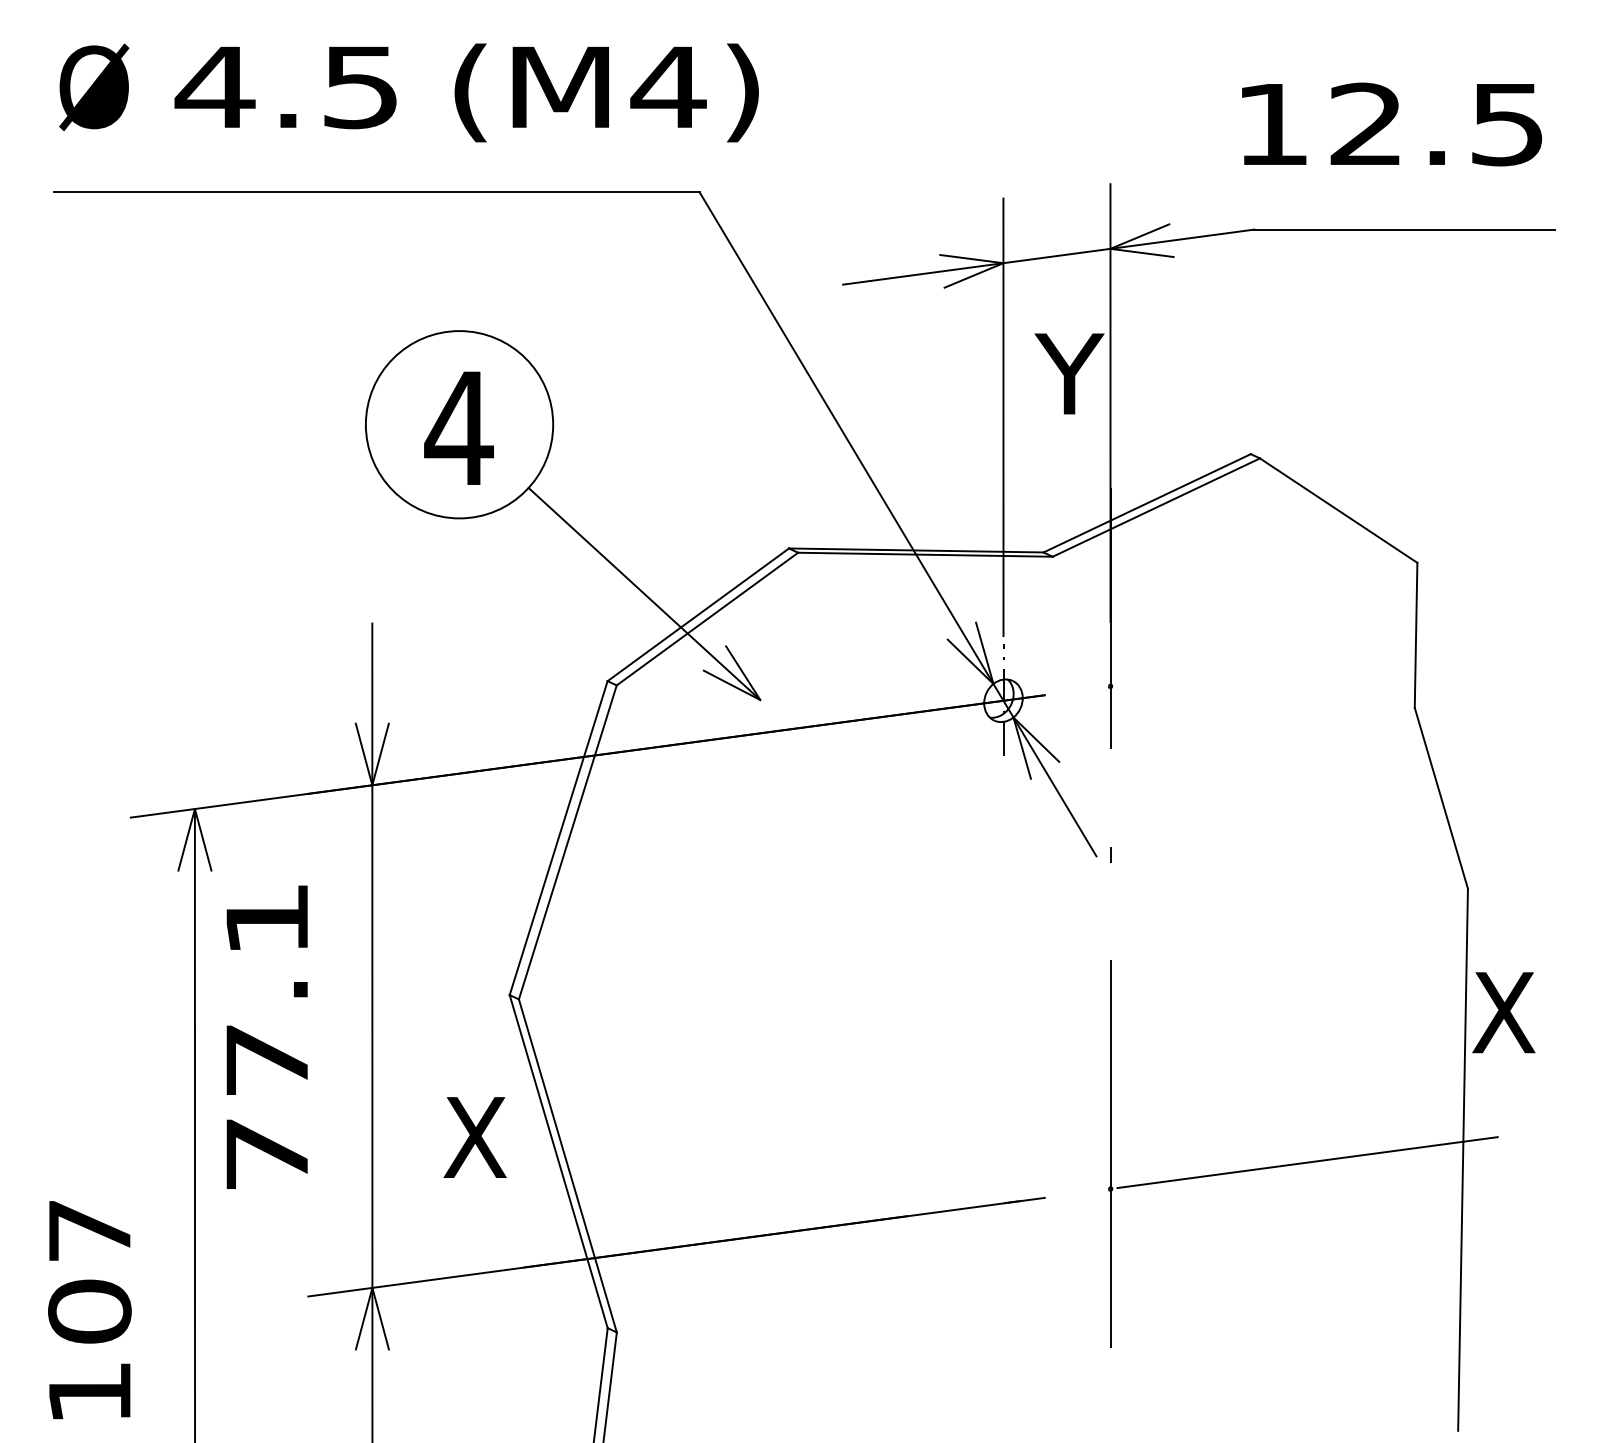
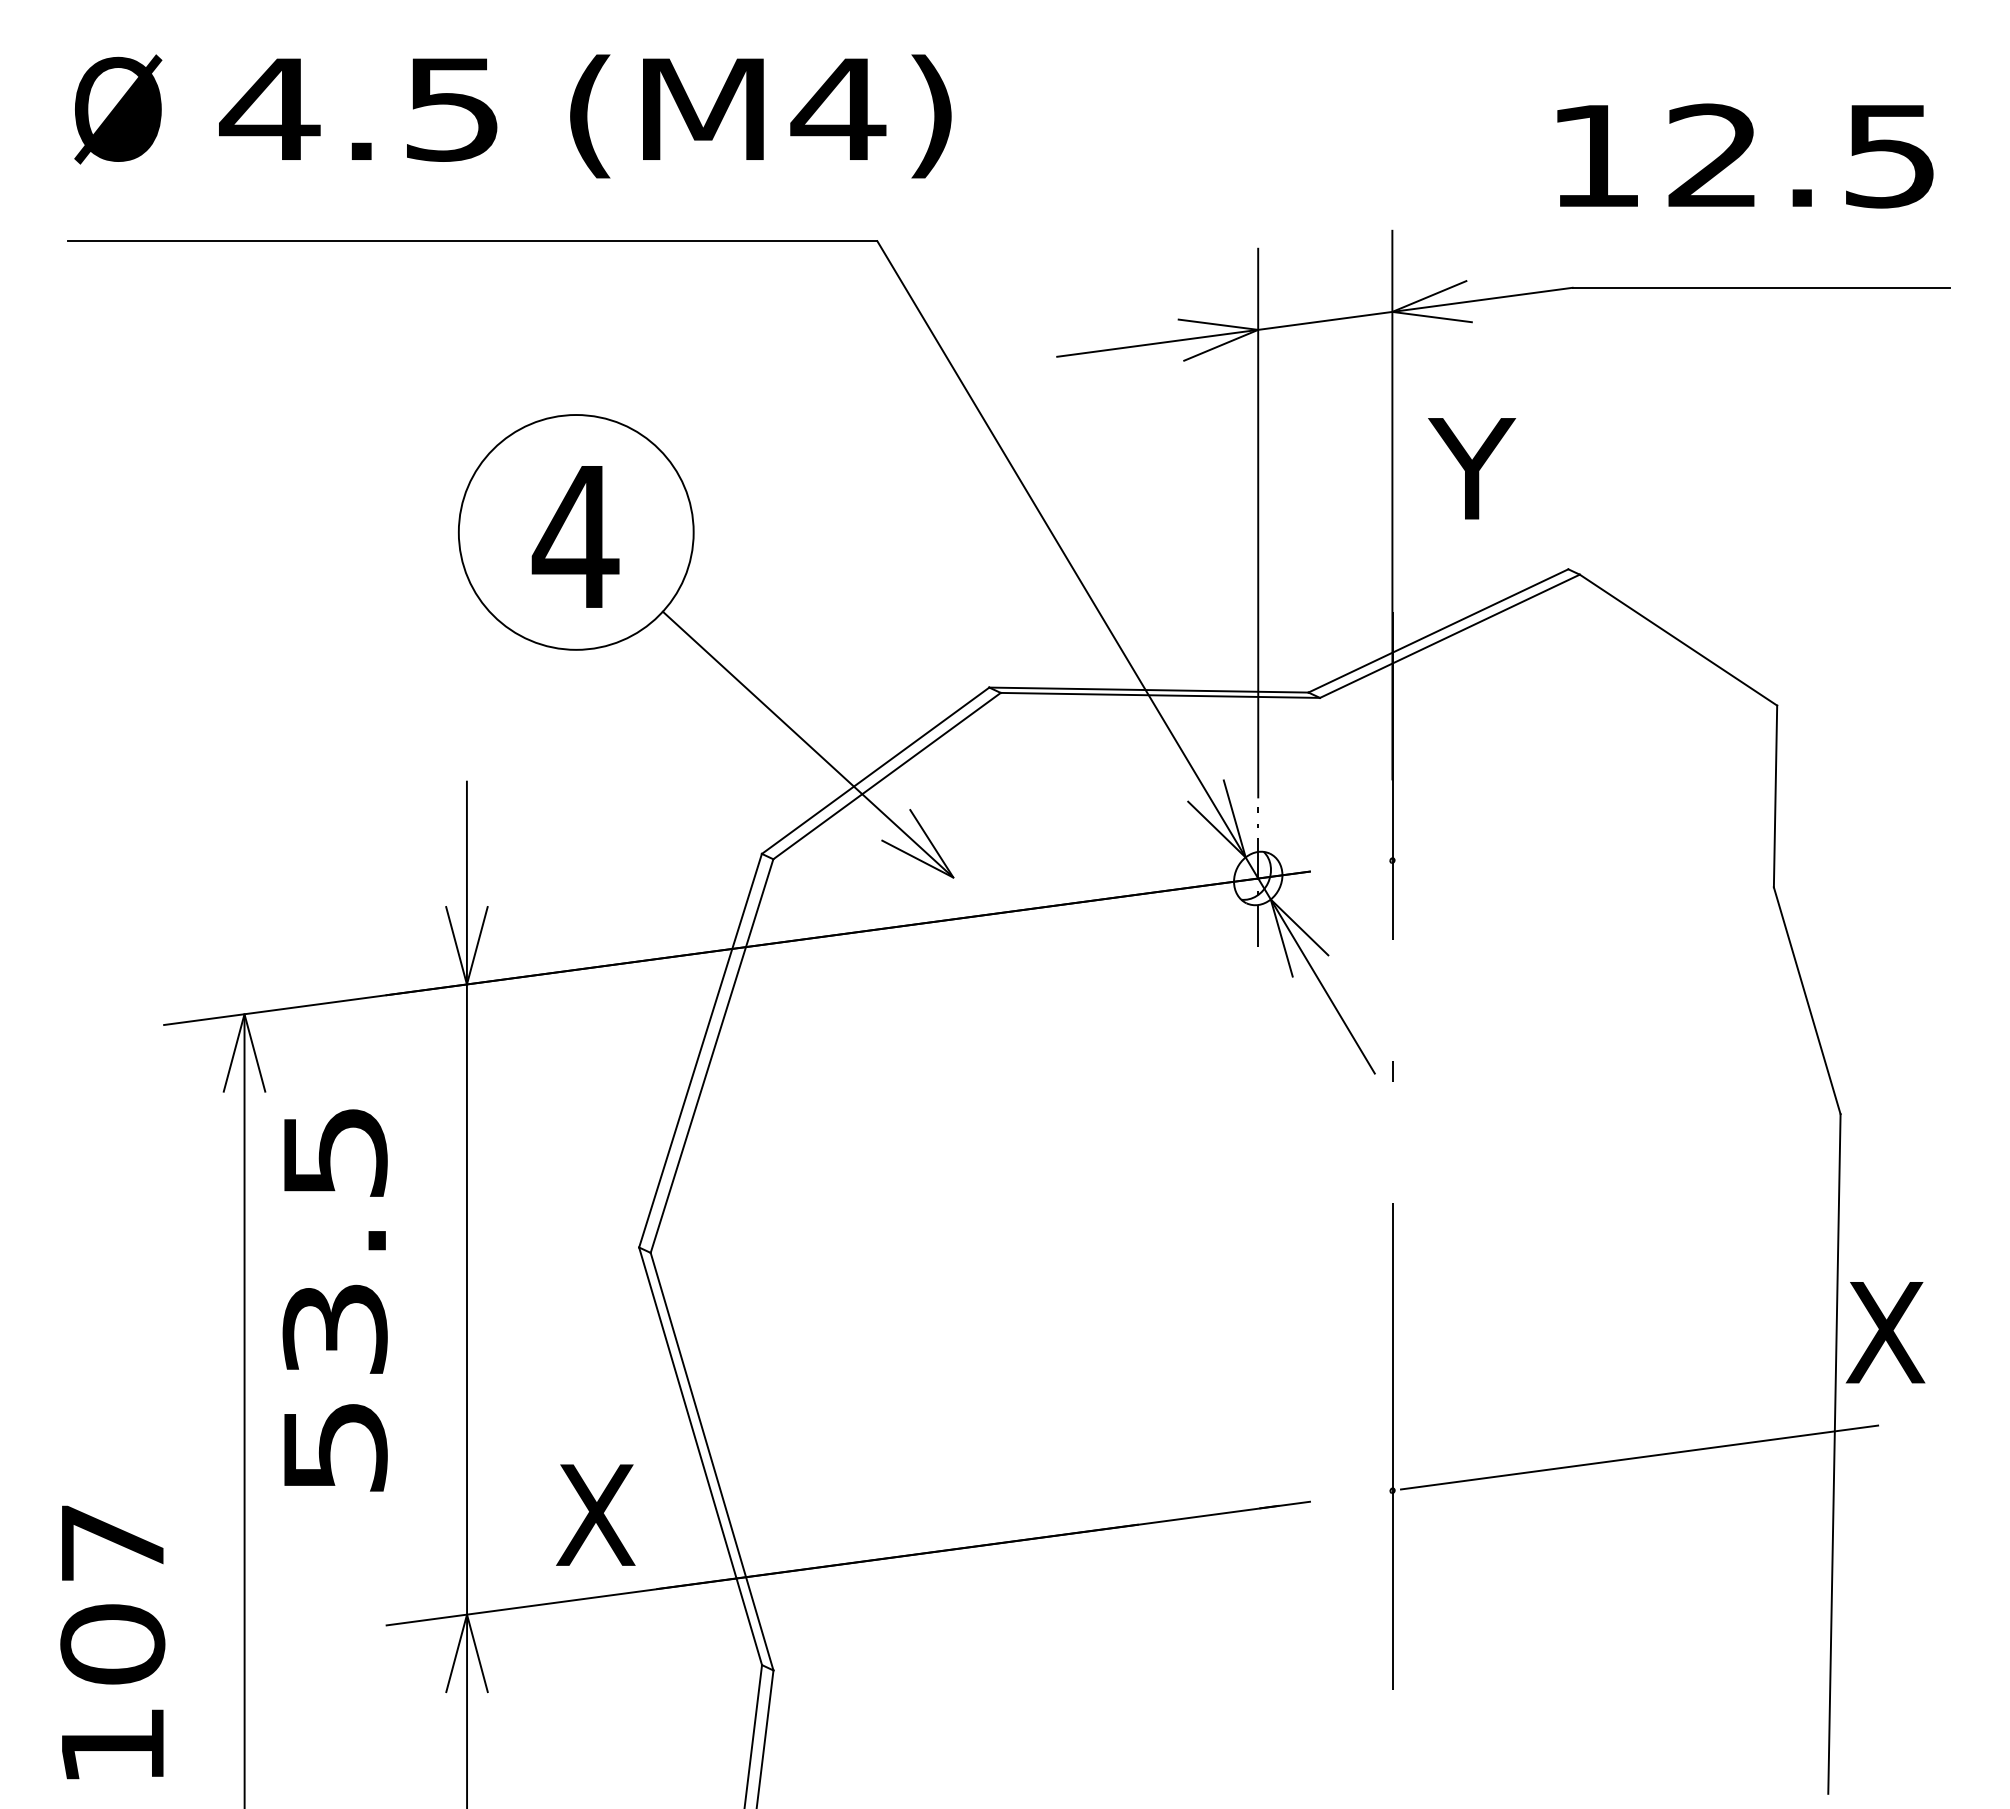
text: (1069, 373) -> (1472, 468), moved
text: (1503, 1012) -> (1885, 1332), moved
text: (266, 1037) -> (334, 1300), 77.1 -> 53.5
text: (474, 1137) -> (595, 1514), moved

